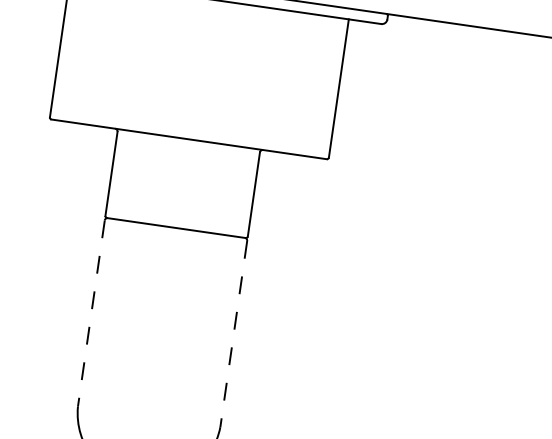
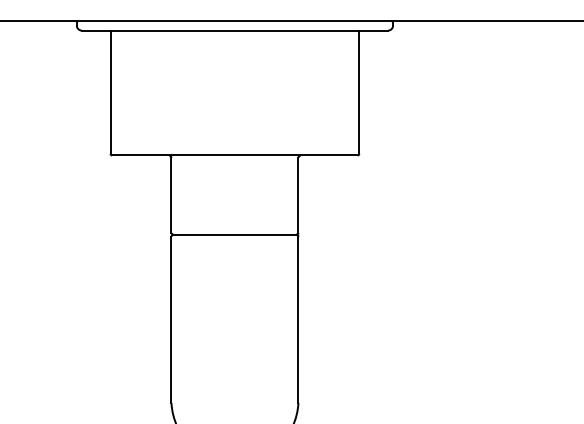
line: (91, 314) -> (171, 320), dashed -> solid
line: (233, 334) -> (298, 320), dashed -> solid

